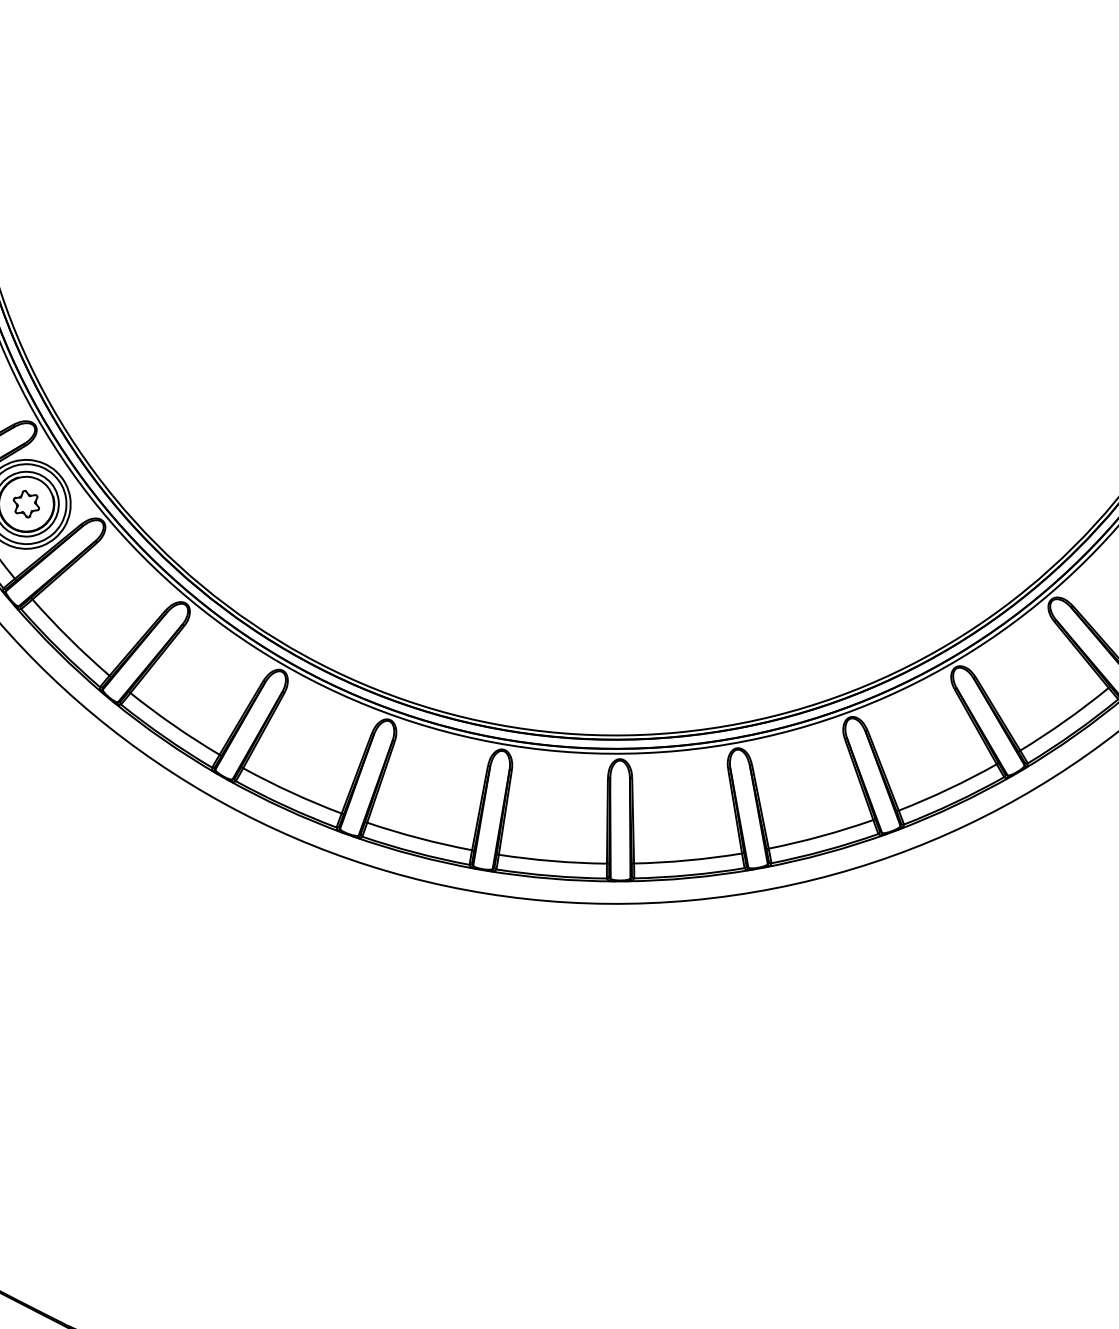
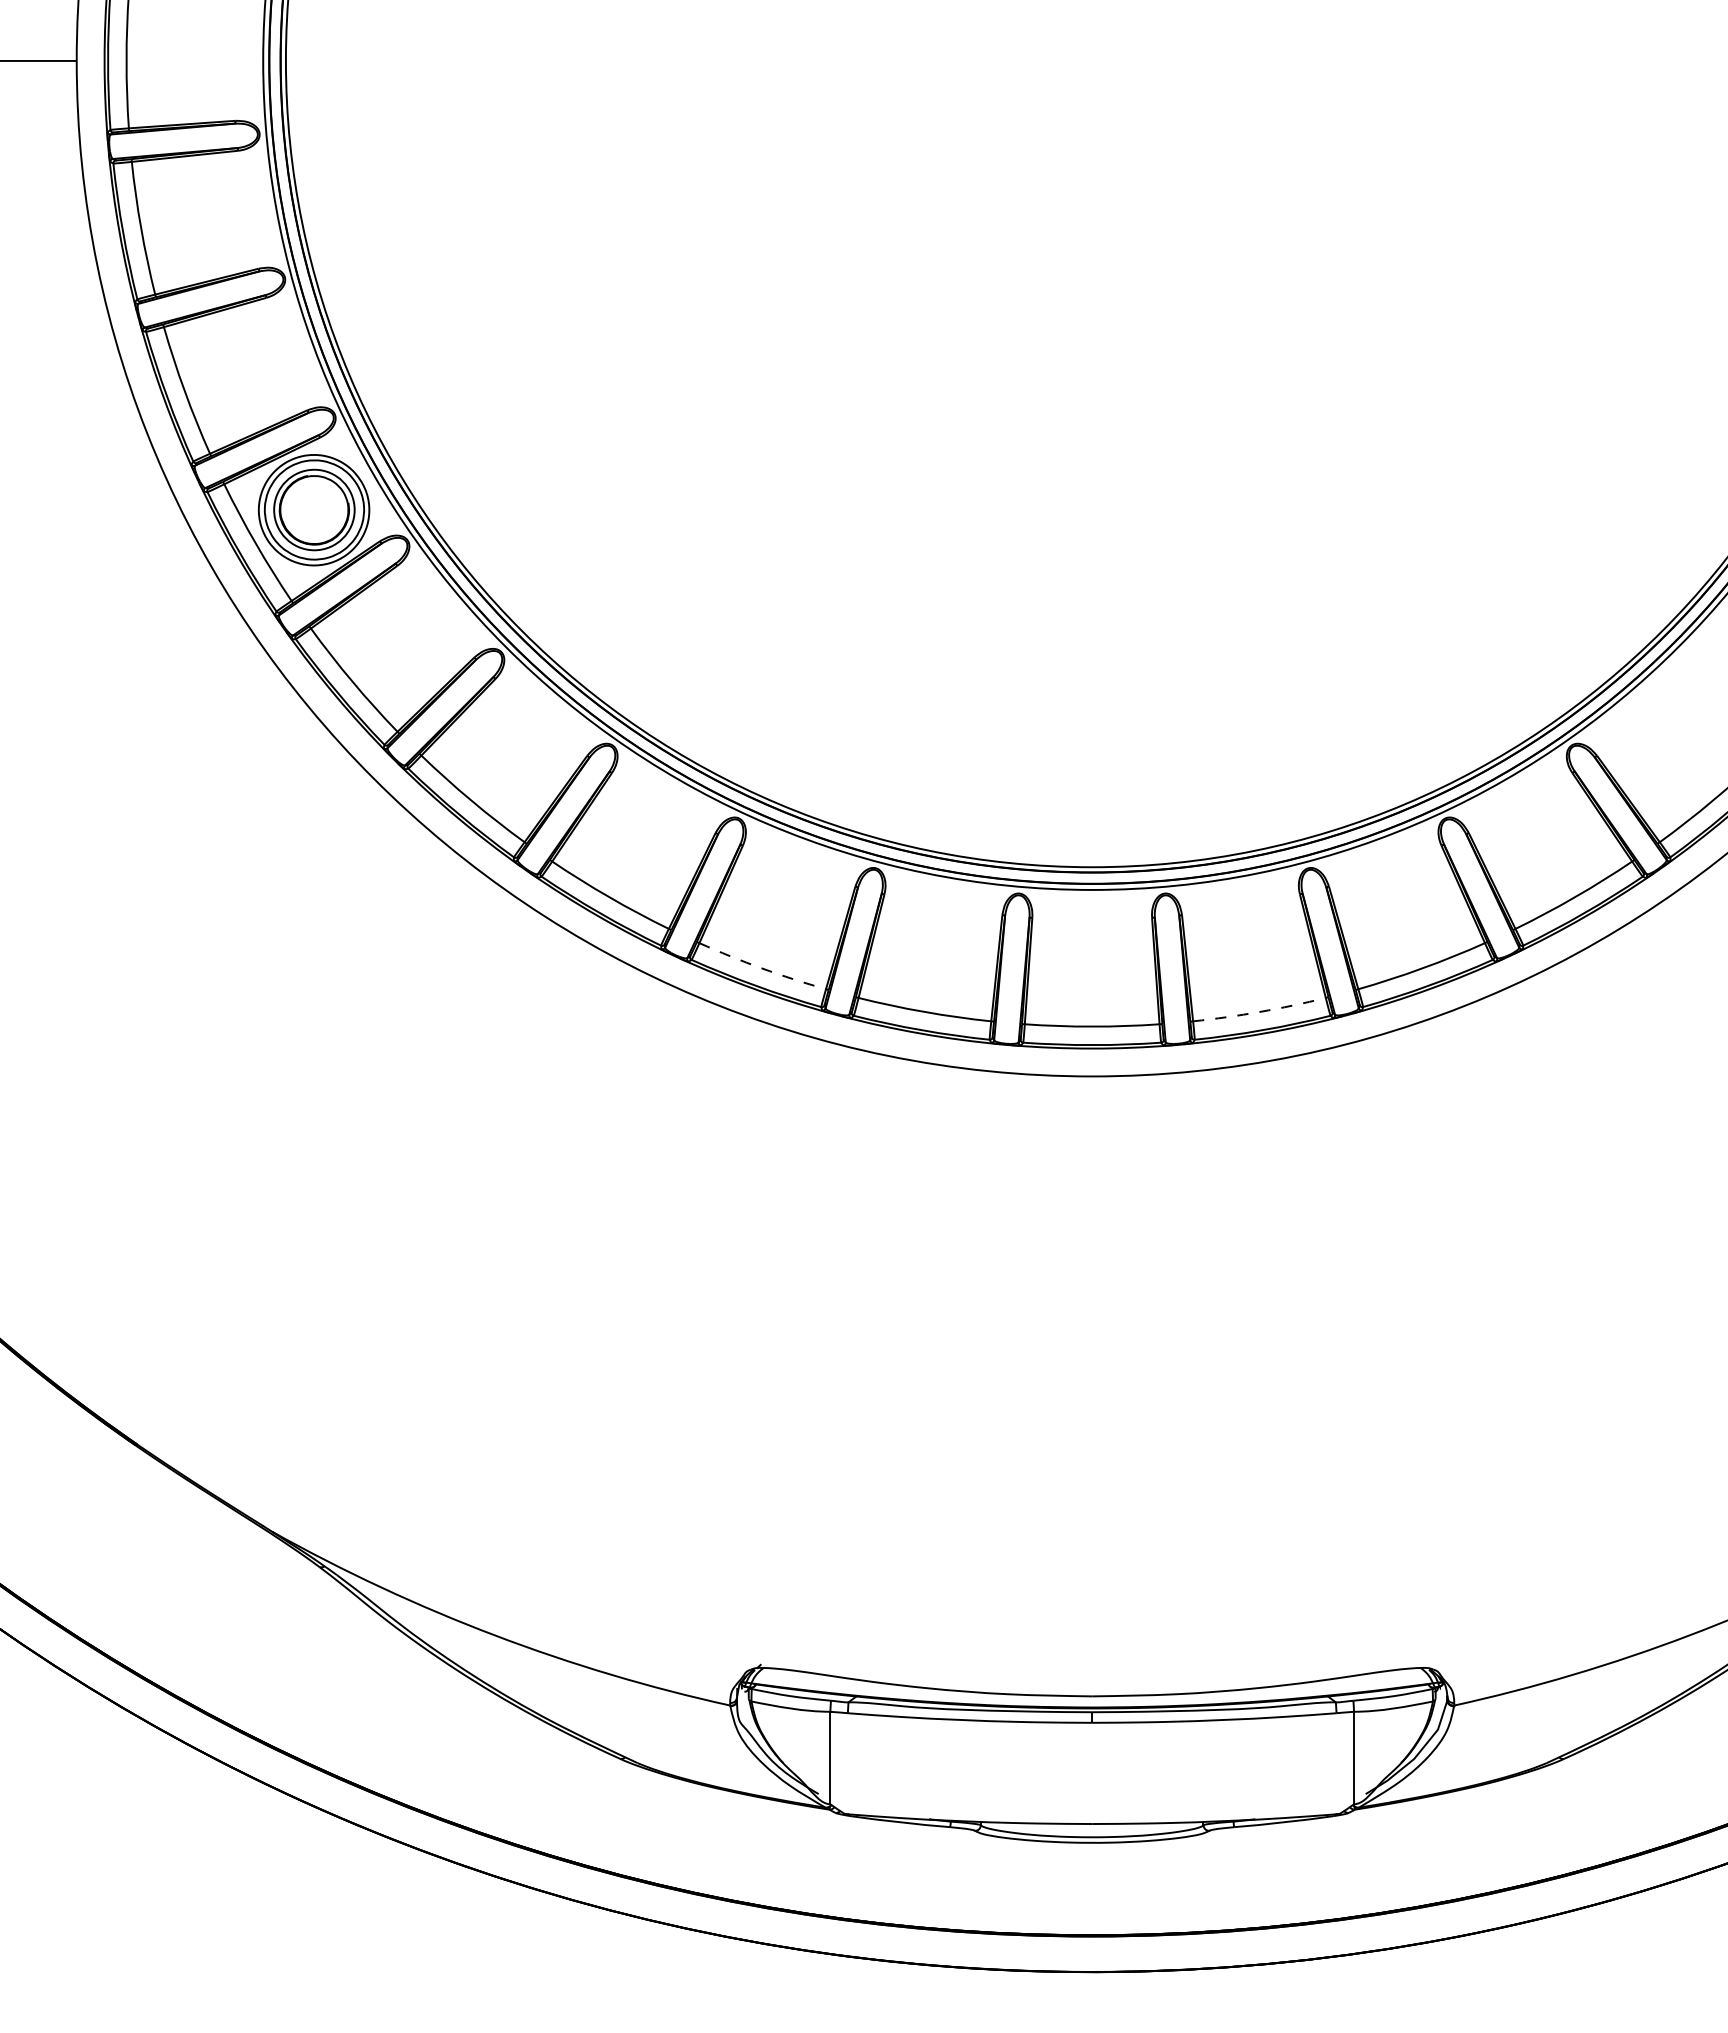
part: (26, 503) -> (314, 509), removed
arc: (821, 835) -> (1259, 1011), solid -> dashed
arc: (418, 838) -> (761, 968), solid -> dashed

